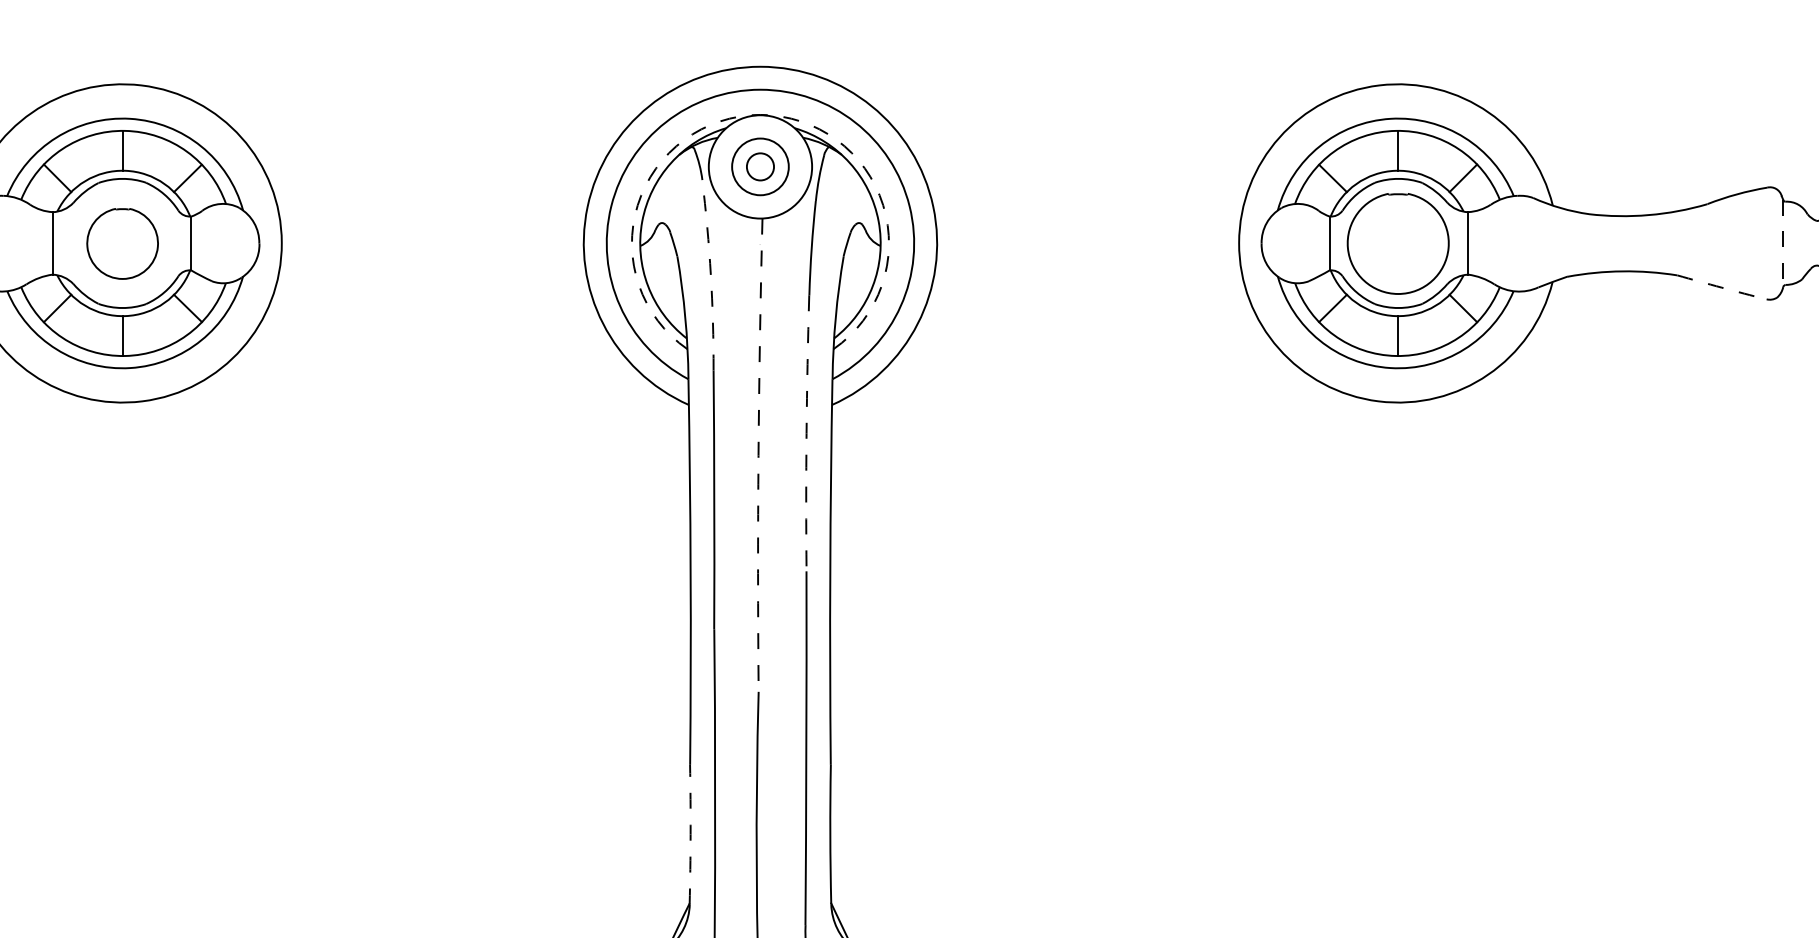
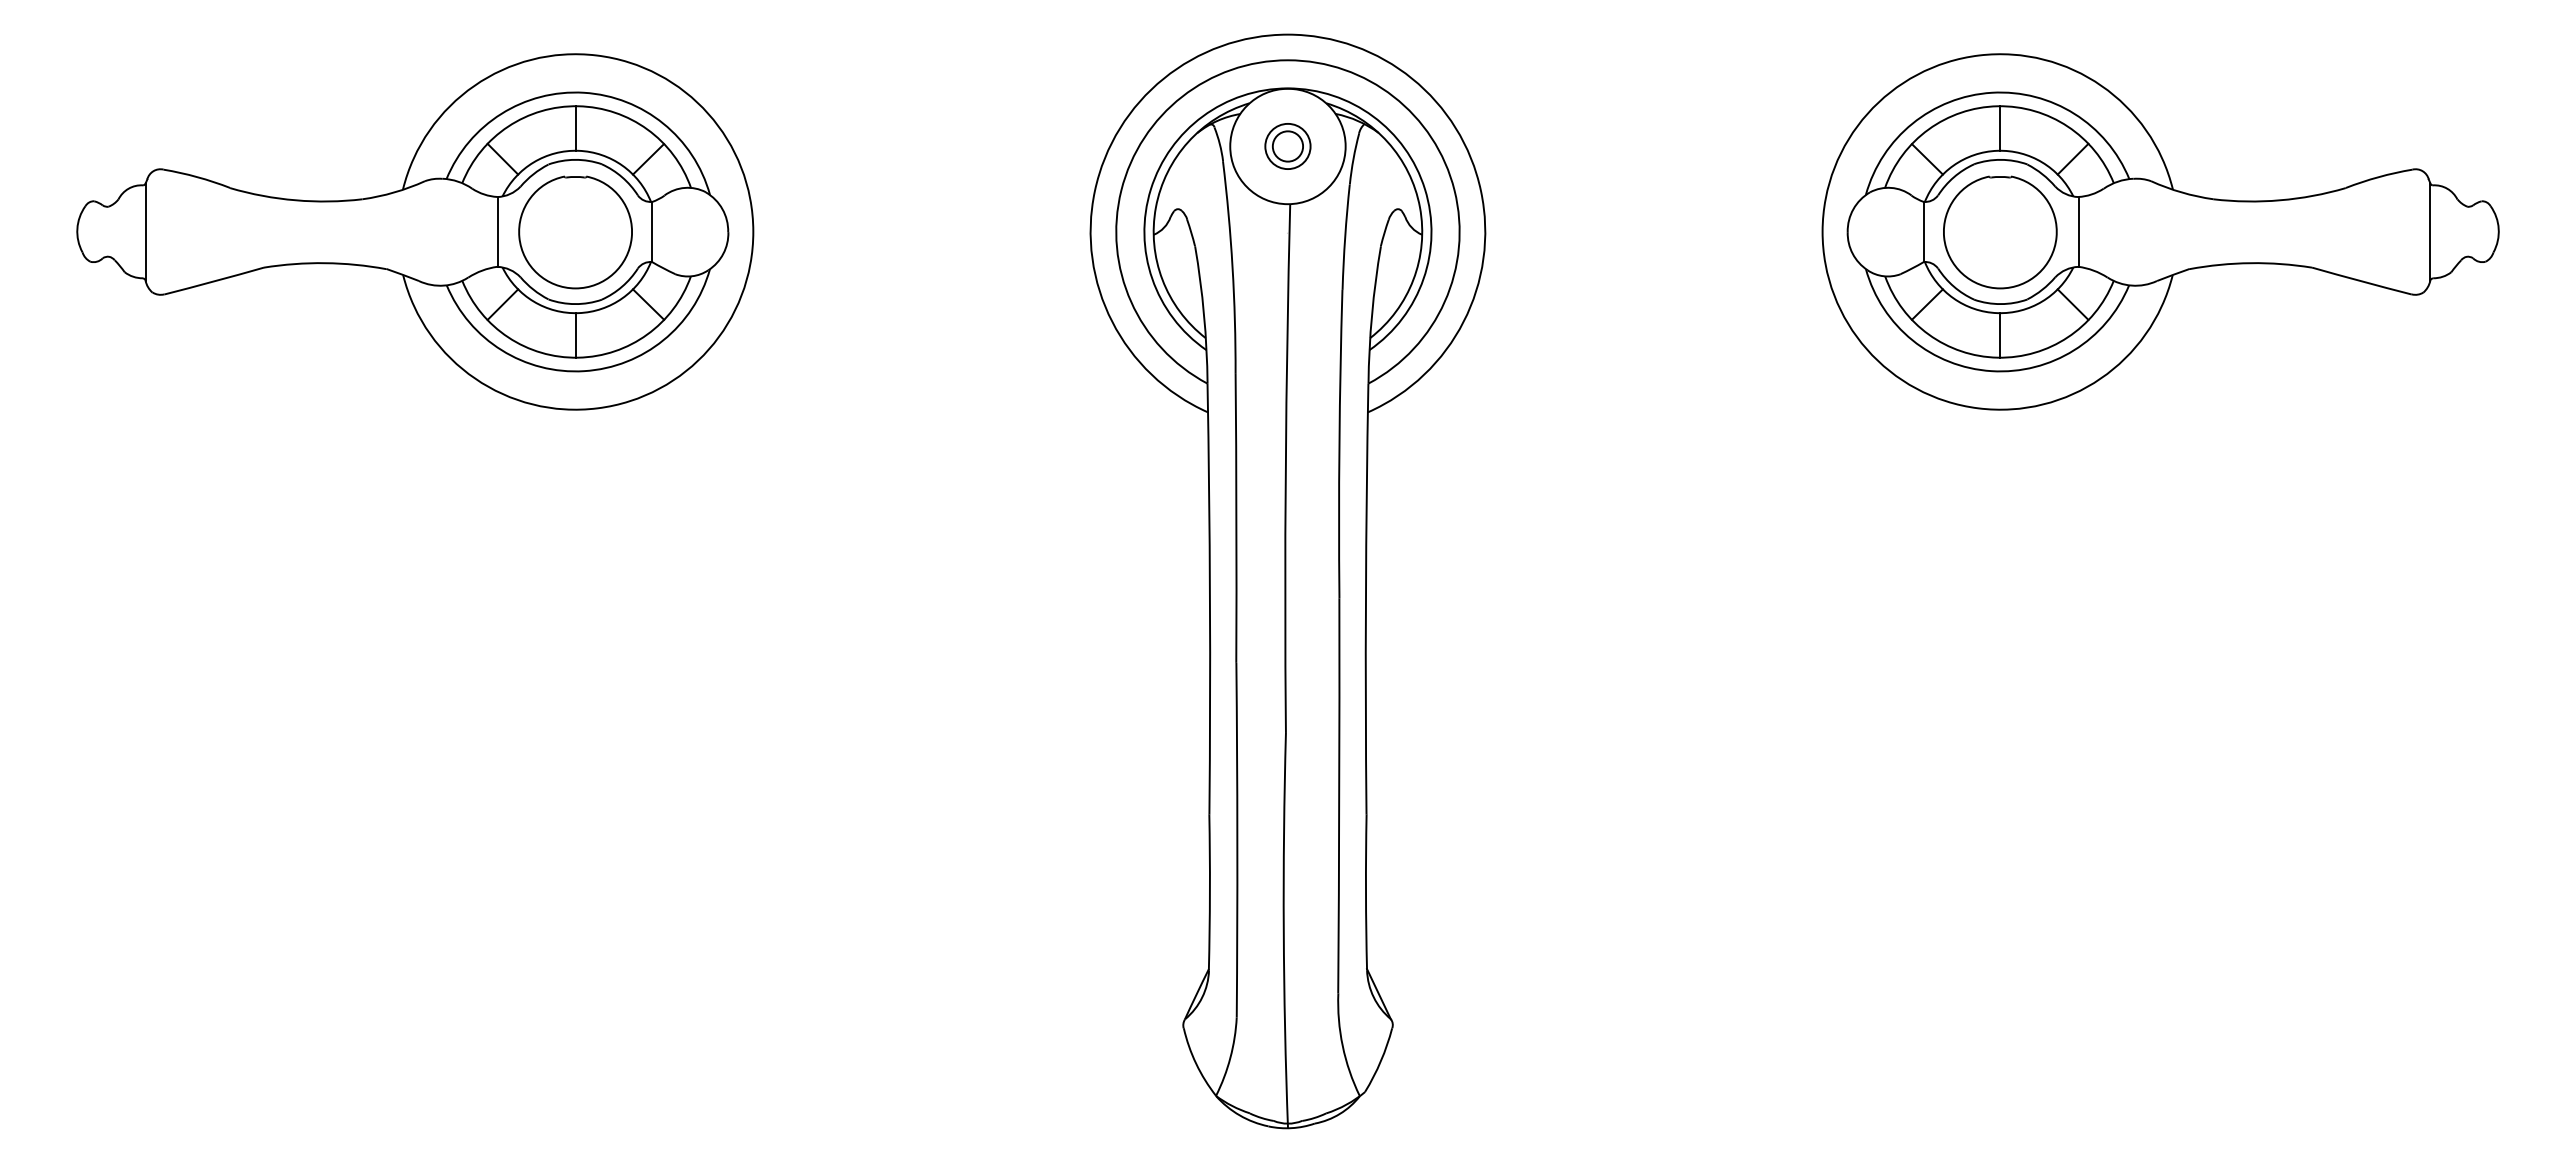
arc: (760, 114) -> (1287, 88), dashed -> solid
circle: (760, 166) -> (1287, 146), size x0.71
part: (122, 243) -> (575, 232), size x1.43
line: (1783, 243) -> (2430, 232), dashed -> solid
arc: (710, 275) -> (1232, 267), dashed -> solid
arc: (1721, 287) -> (2361, 281), dashed -> solid
arc: (806, 433) -> (1339, 444), dashed -> solid
arc: (758, 455) -> (1285, 468), dashed -> solid
arc: (690, 834) -> (1209, 892), dashed -> solid

